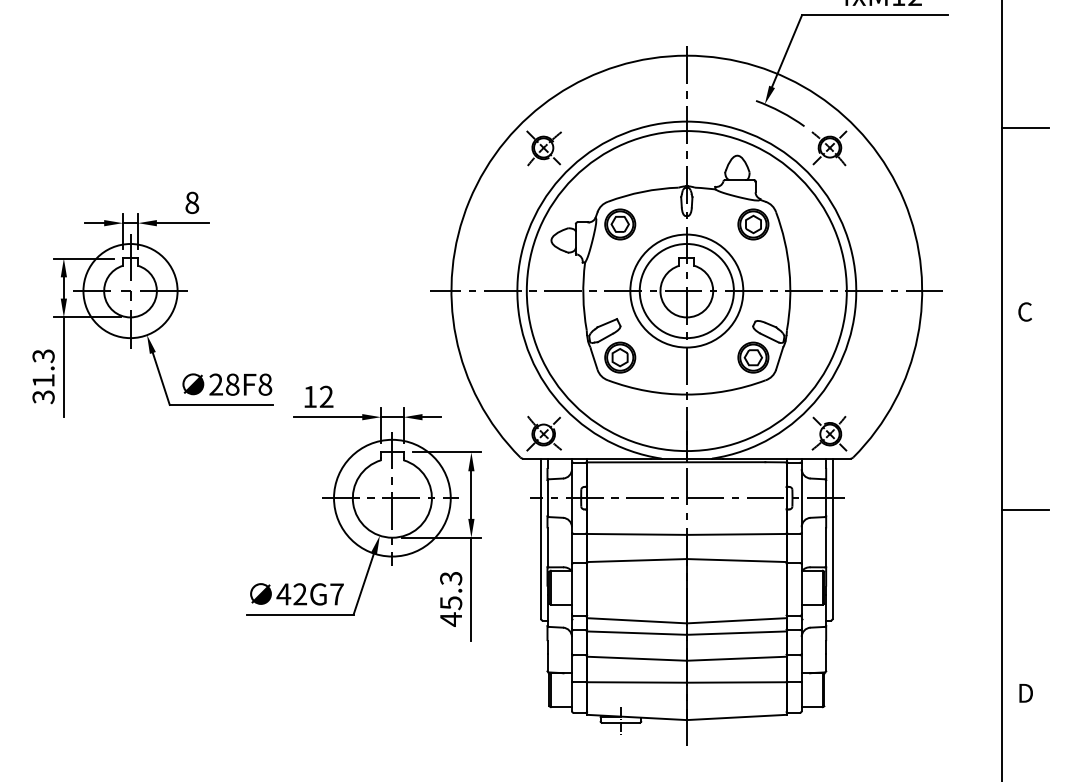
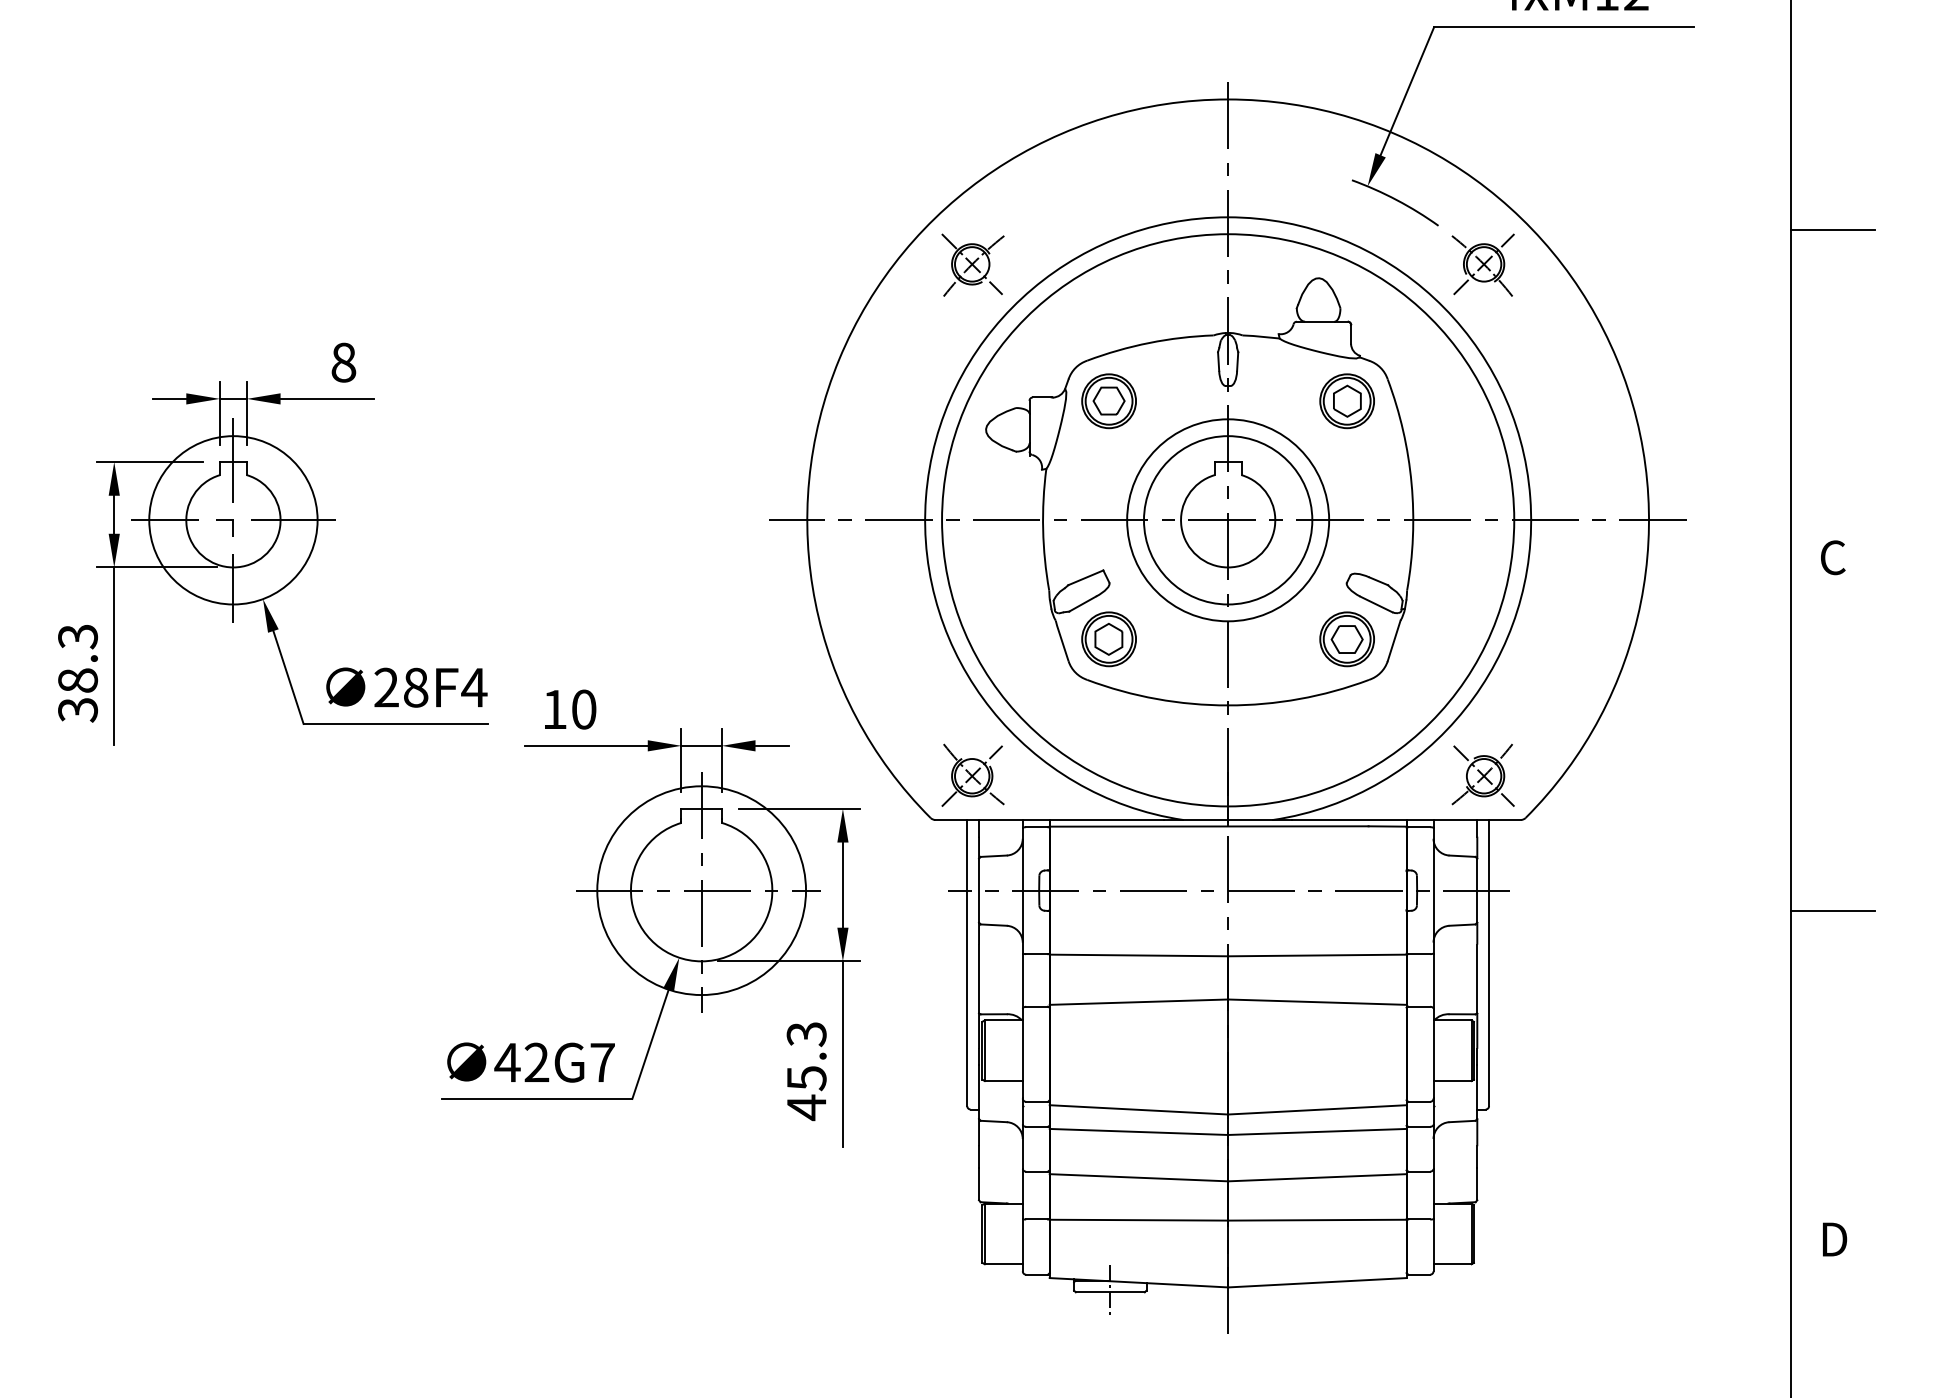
text: (43, 380) -> (77, 680), 31.3 -> 38.3
text: (264, 384) -> (472, 687), 28F8 -> 28F4
text: (326, 397) -> (583, 710), 12 -> 10

